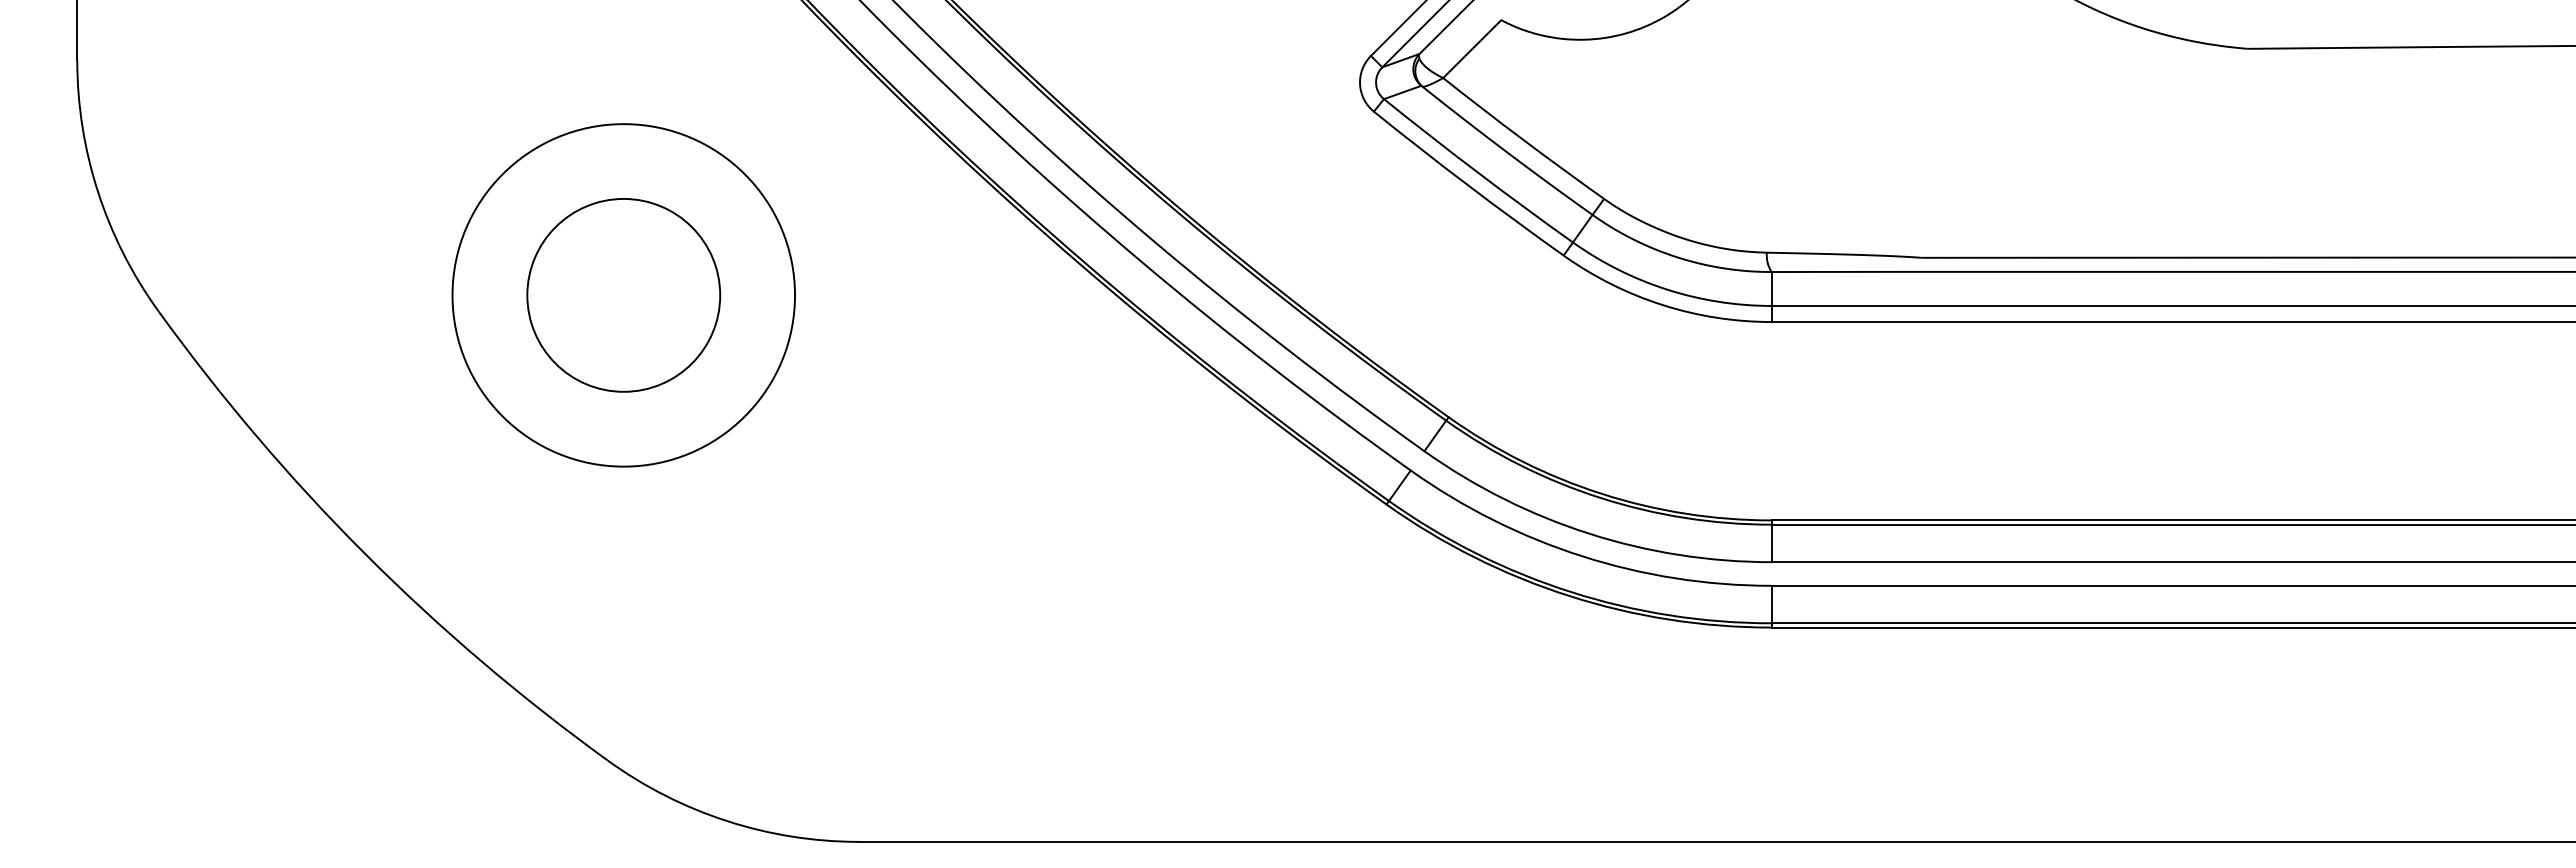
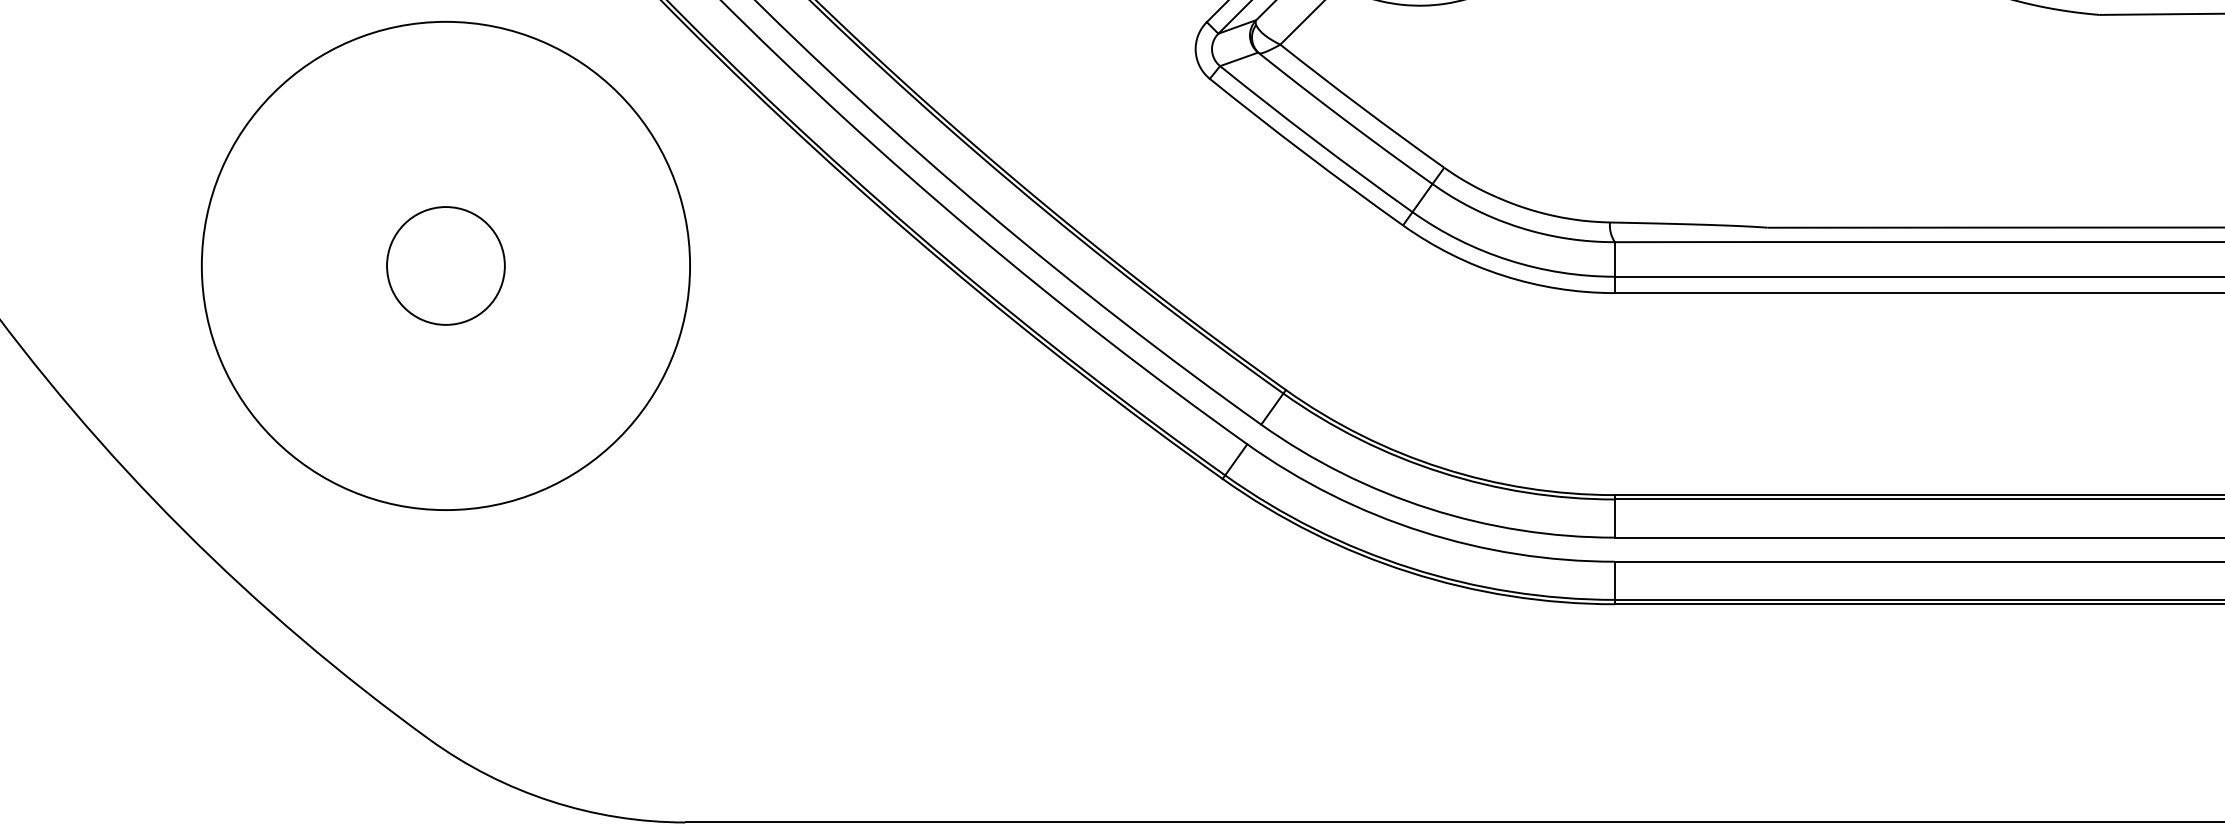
circle: (623, 294) -> (445, 265), size x0.6
circle: (623, 295) -> (445, 266), size x1.4

